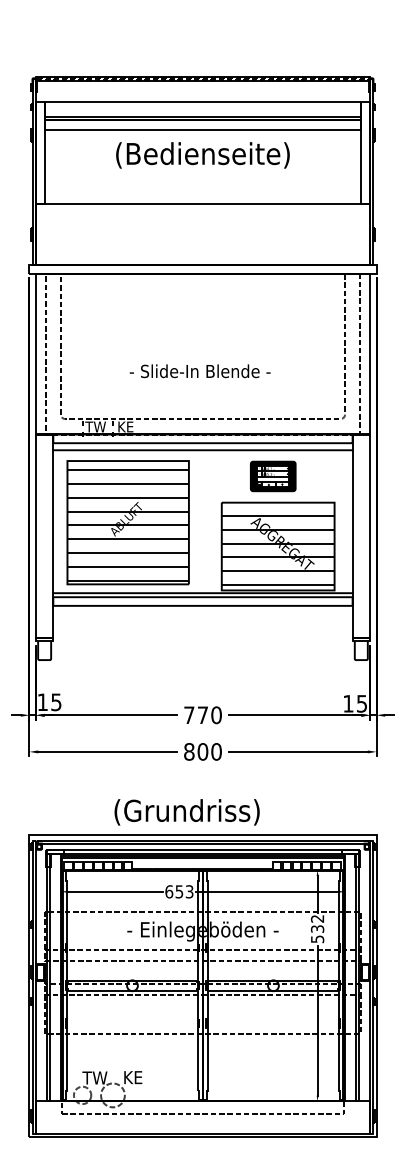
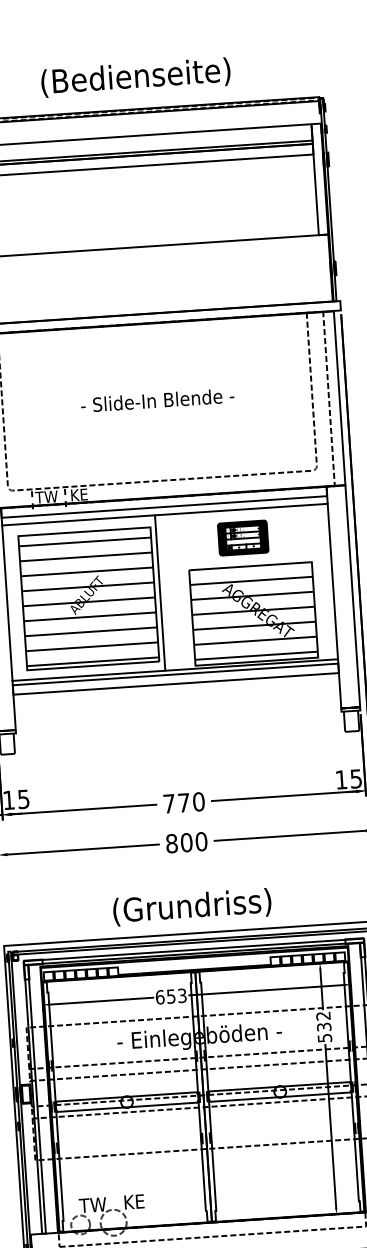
text: (202, 155) -> (135, 77), moved
text: (199, 371) -> (156, 400), moved
line: (193, 521) -> (159, 592), added
text: (186, 812) -> (191, 907), moved

